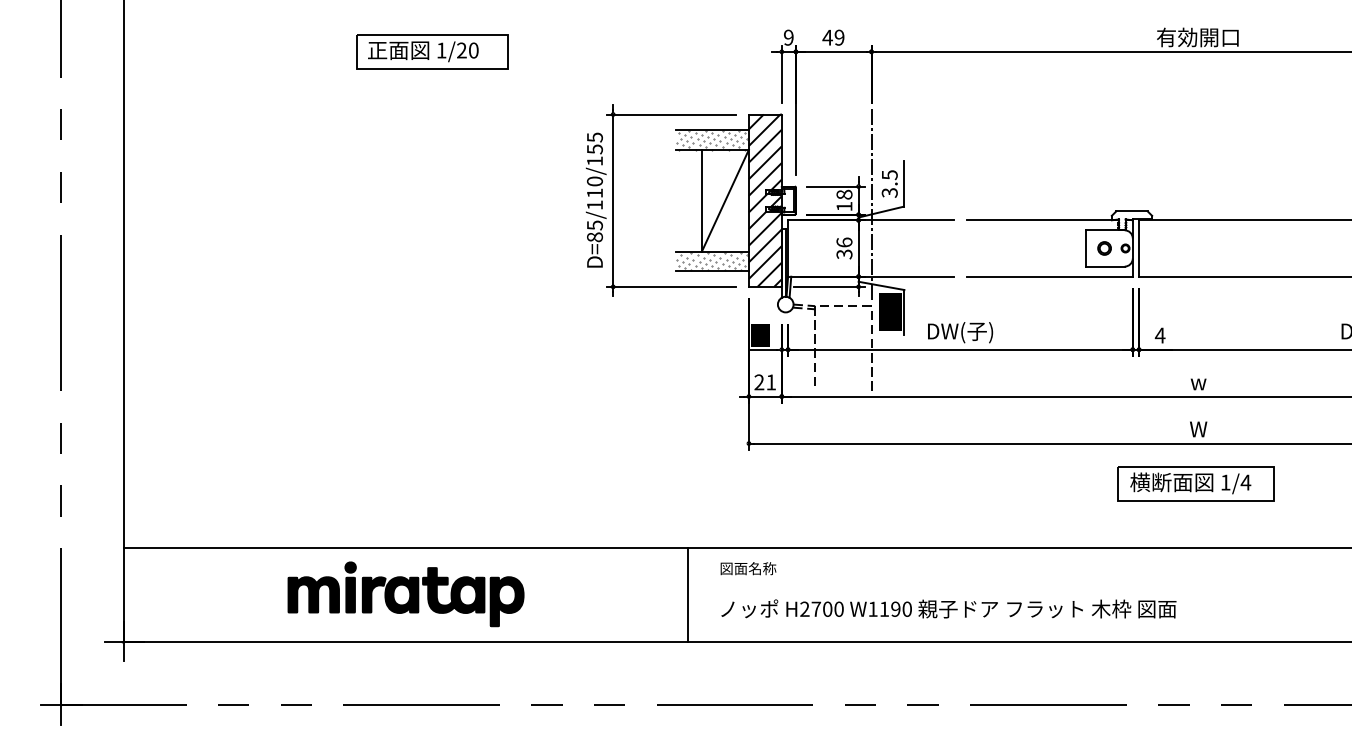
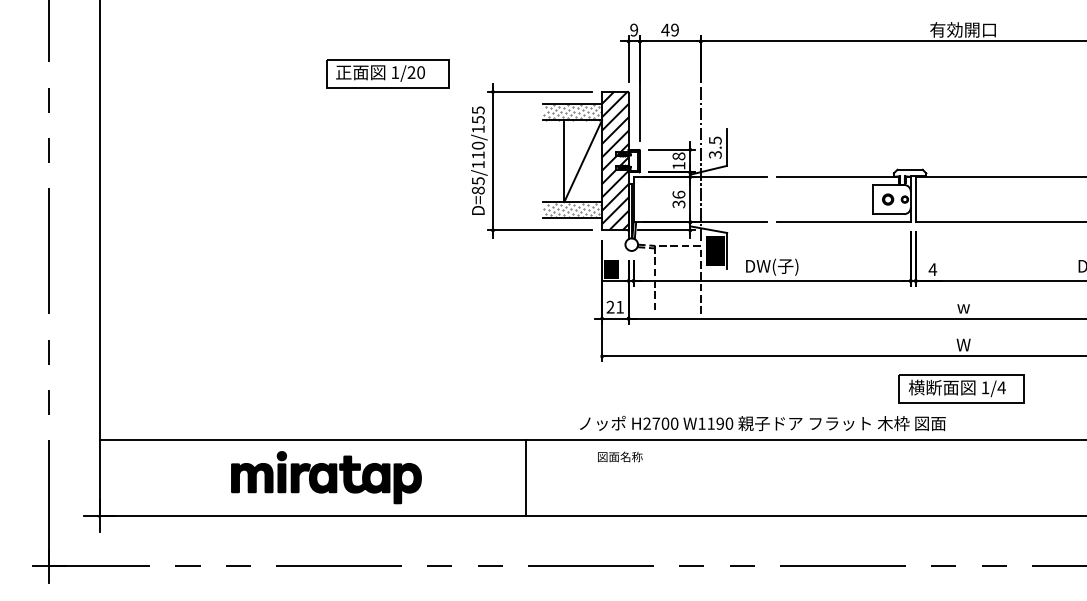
part: (432, 51) -> (387, 73), moved
text: (748, 568) -> (620, 456), moved
line: (688, 594) -> (526, 477), moved
text: (948, 608) -> (762, 423), moved

